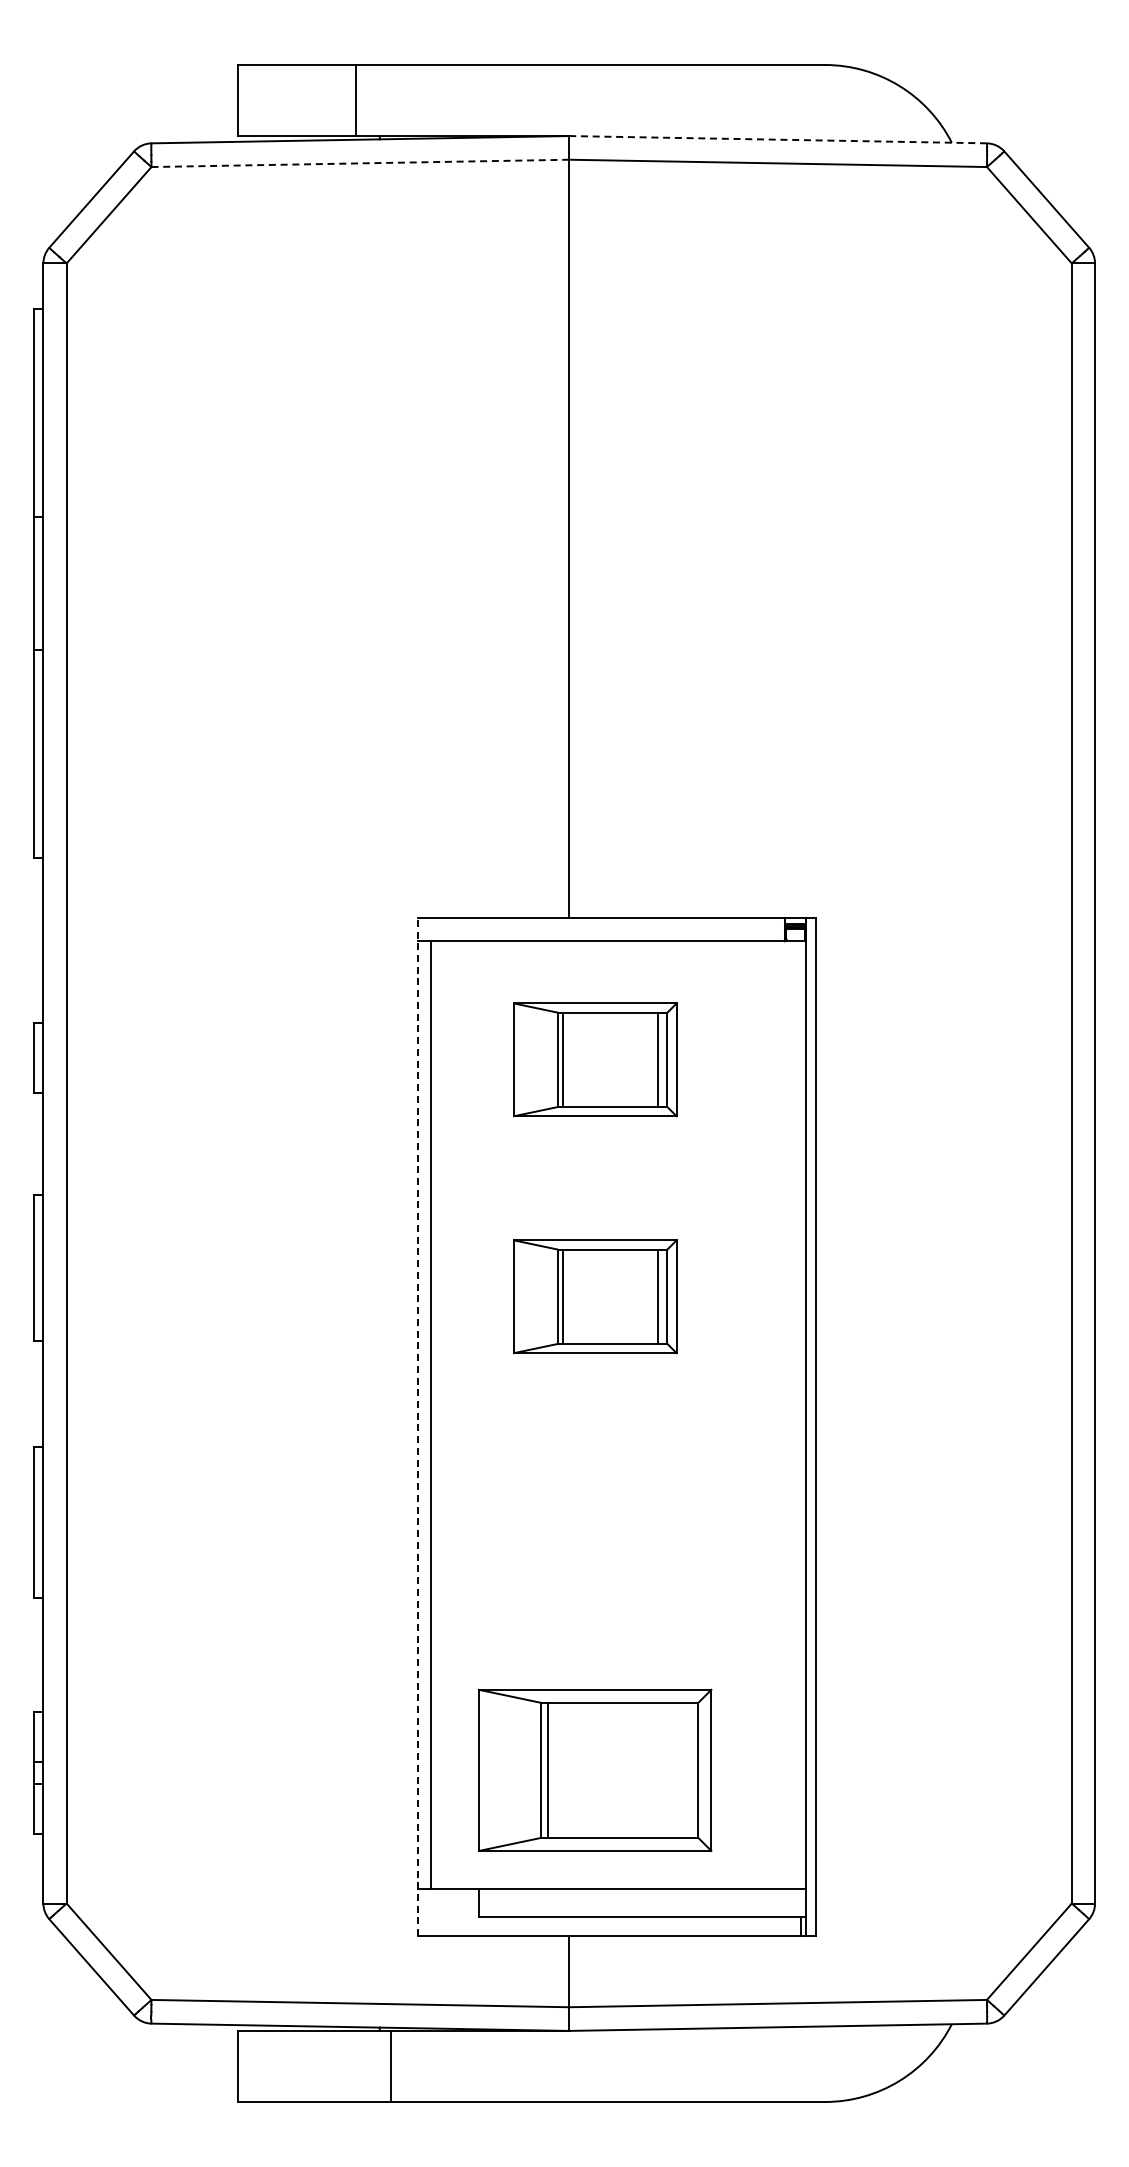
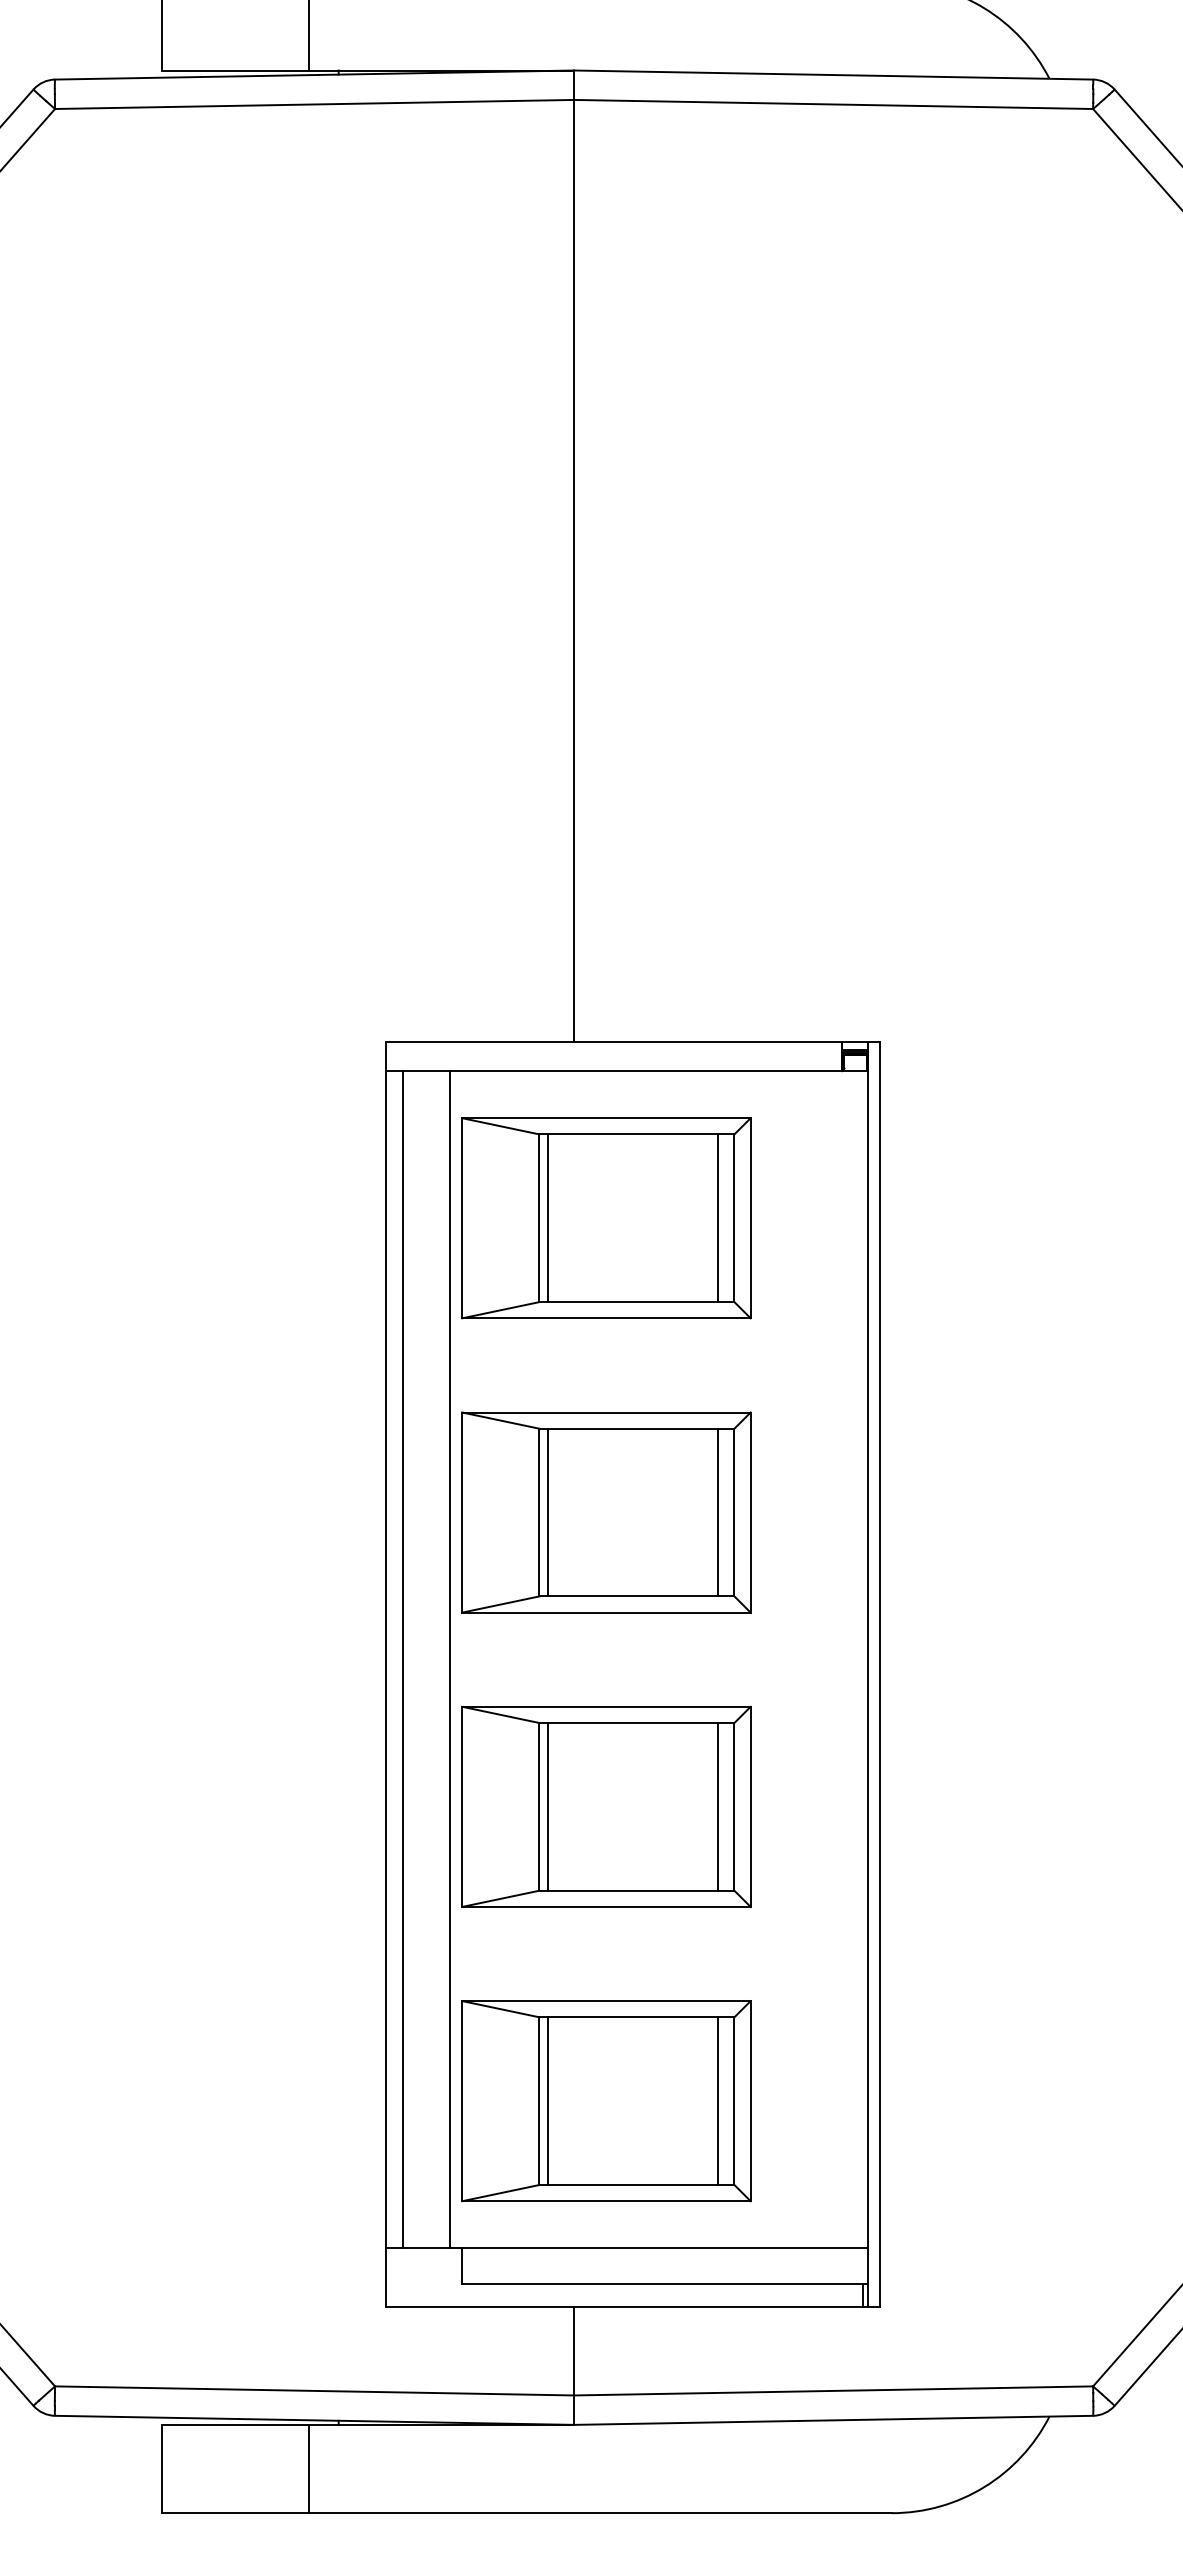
line: (778, 139) -> (834, 74), dashed -> solid
line: (360, 163) -> (314, 104), dashed -> solid
part: (595, 1059) -> (606, 1217), size x1.43
part: (595, 1296) -> (606, 1512), size x1.43
line: (469, 1414) -> (450, 1658), added
line: (417, 1426) -> (385, 1673), dashed -> solid
part: (595, 1533) -> (606, 1806), added
line: (684, 1769) -> (717, 2100), added
line: (391, 2065) -> (309, 2467), moved

